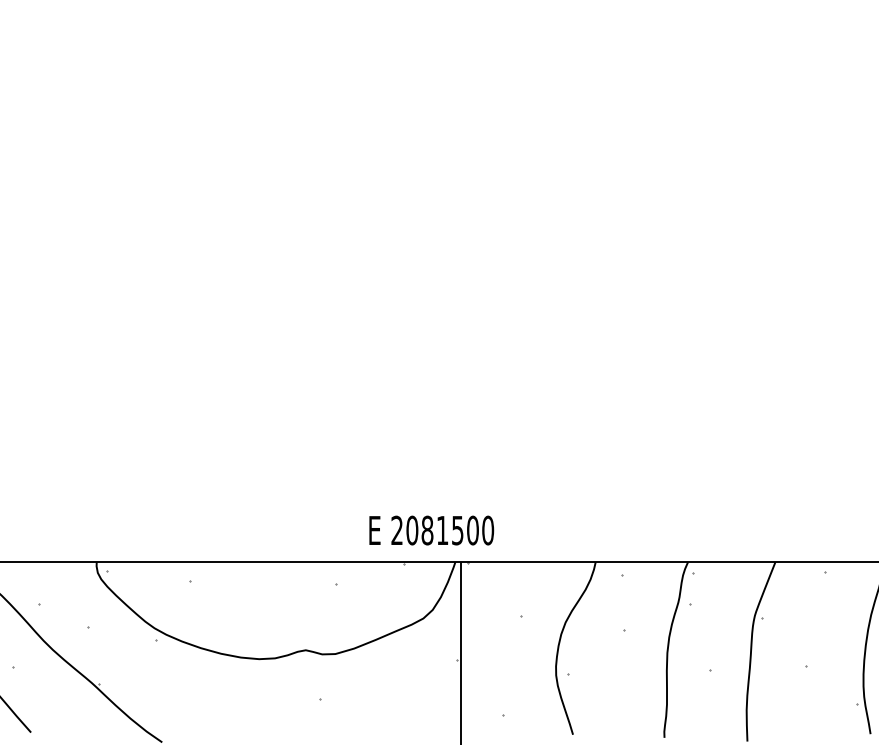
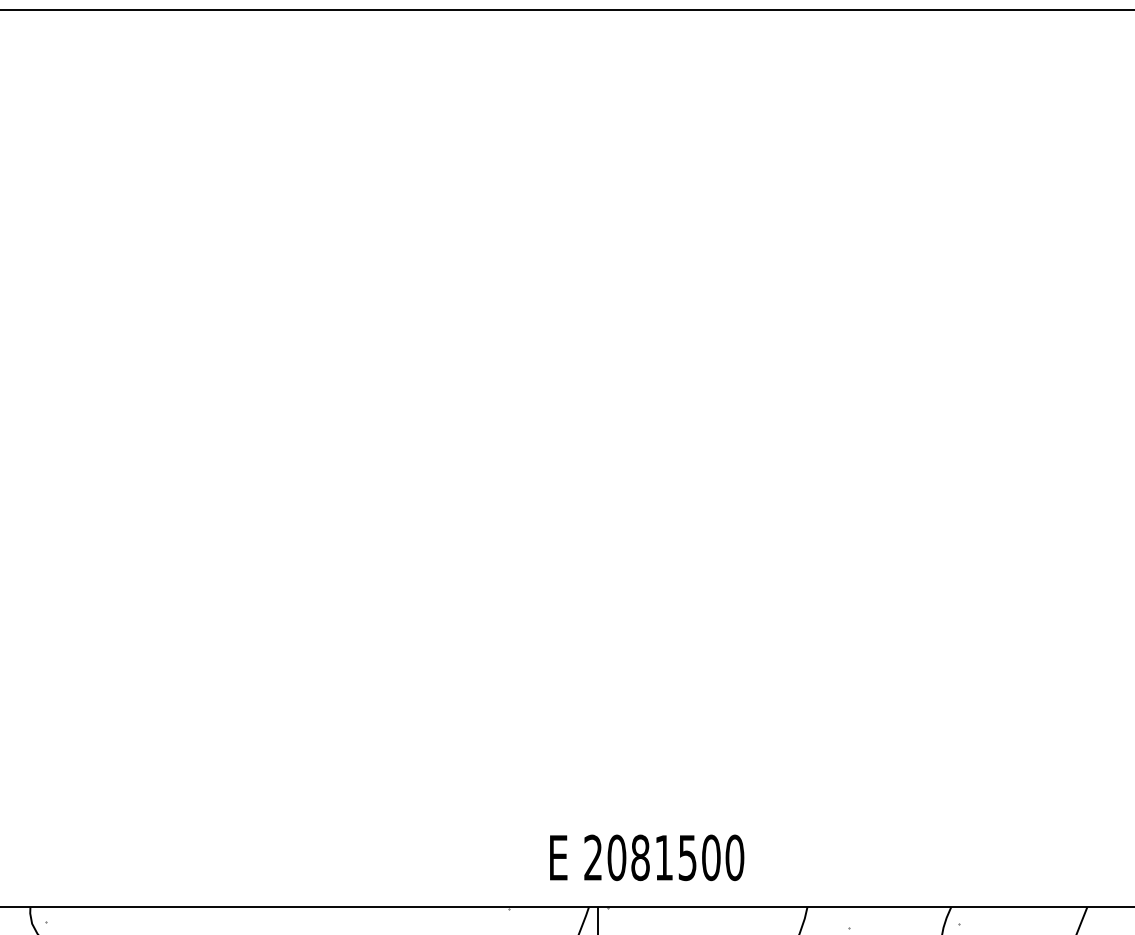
text: (431, 530) -> (646, 857), moved

